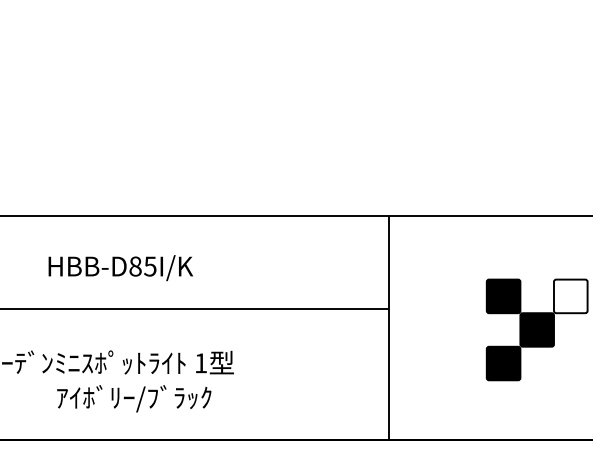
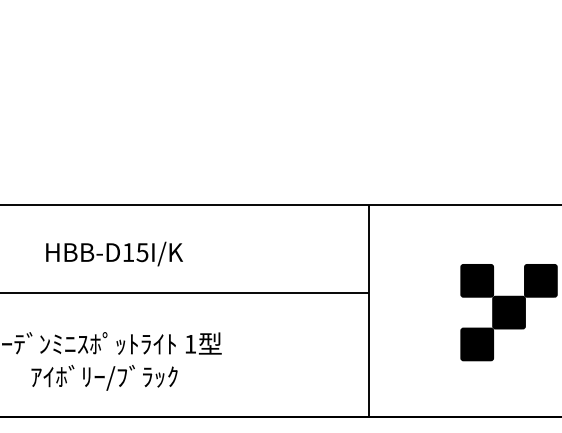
text: (135, 266) -> (128, 252), HBB-D85I/K -> HBB-D15I/K
fill: (570, 296) -> (540, 280), added
text: (134, 398) -> (104, 377), moved

